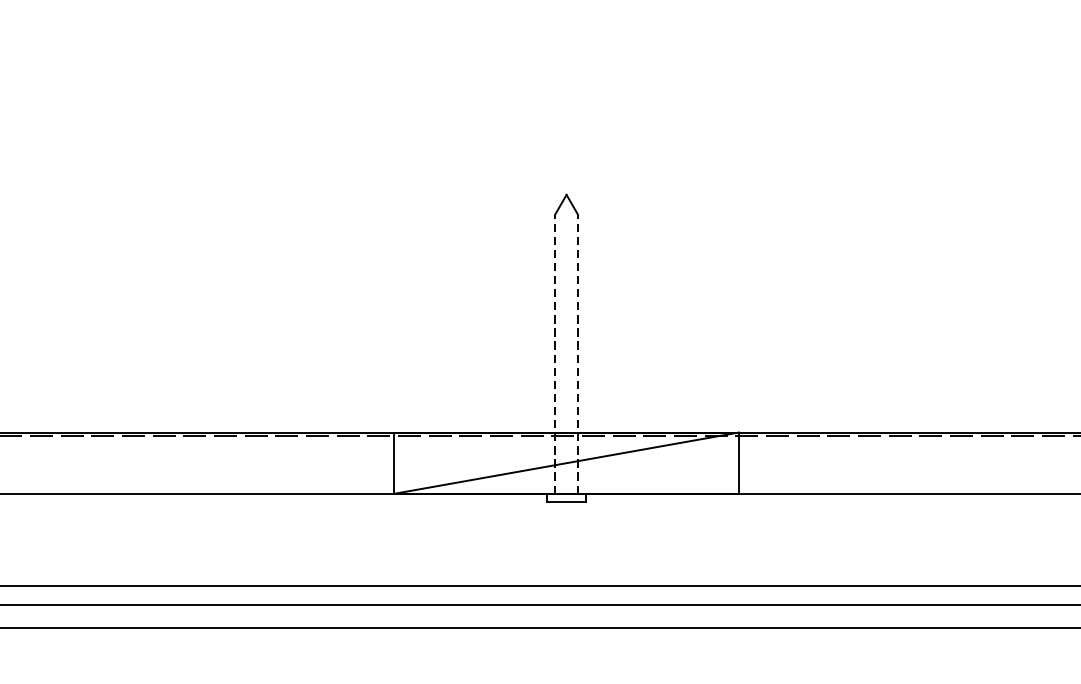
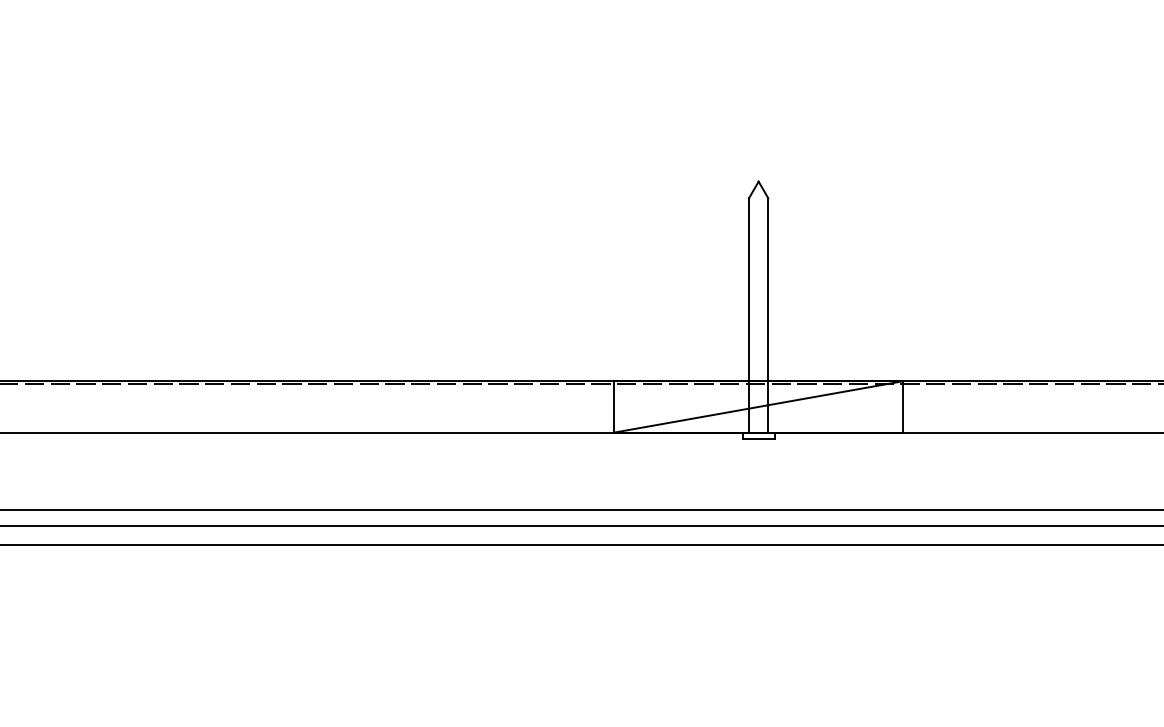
line: (554, 354) -> (748, 315), dashed -> solid
line: (578, 354) -> (768, 315), dashed -> solid

